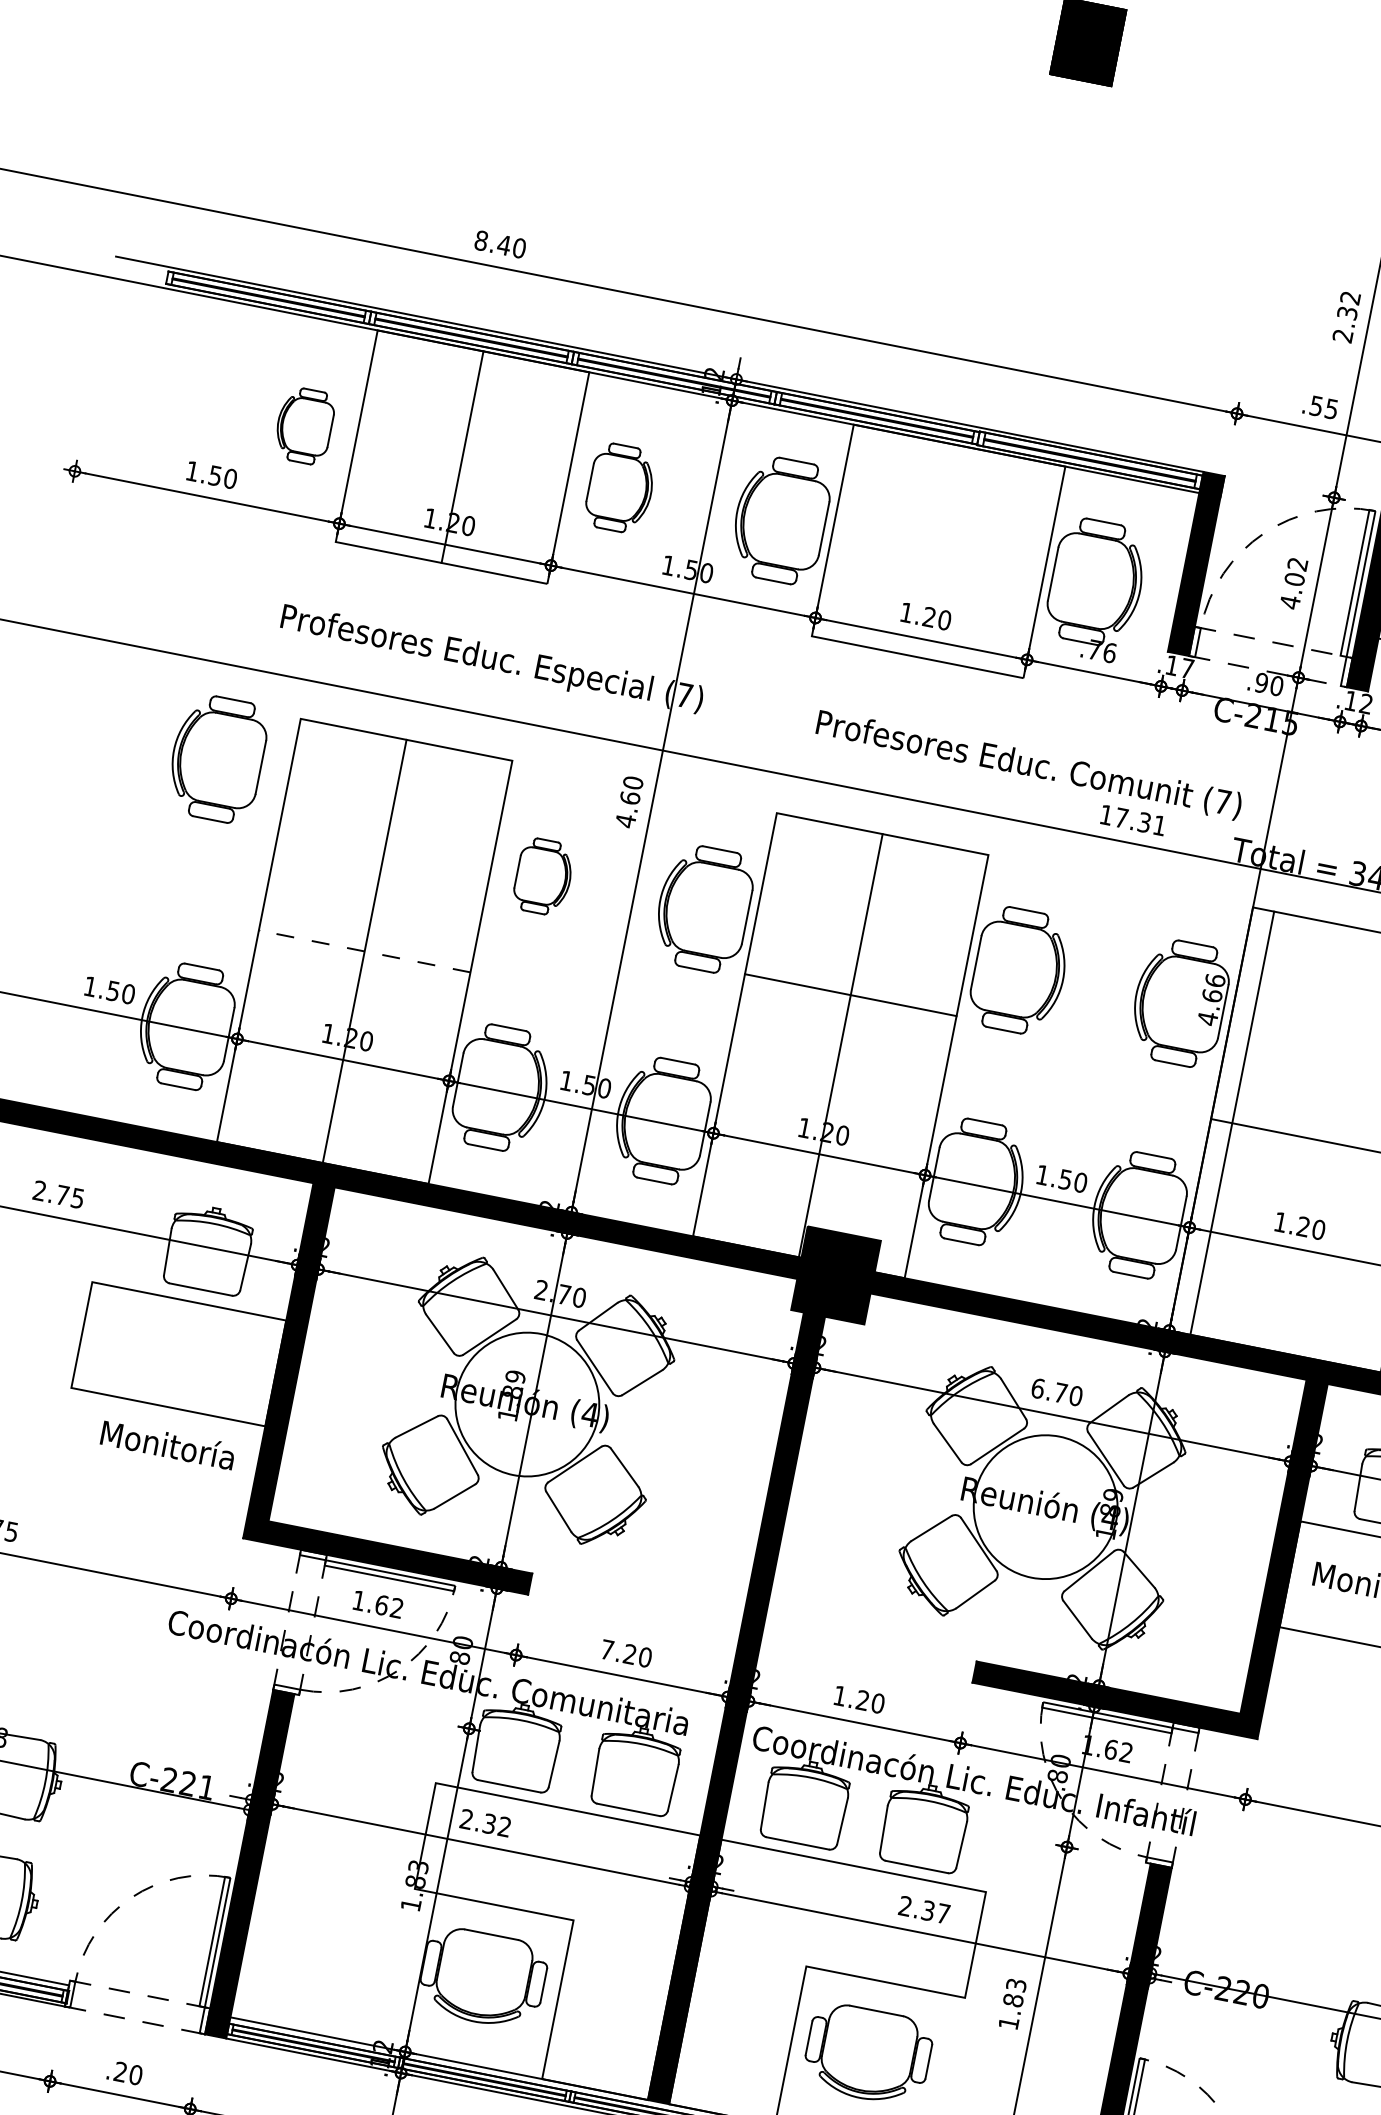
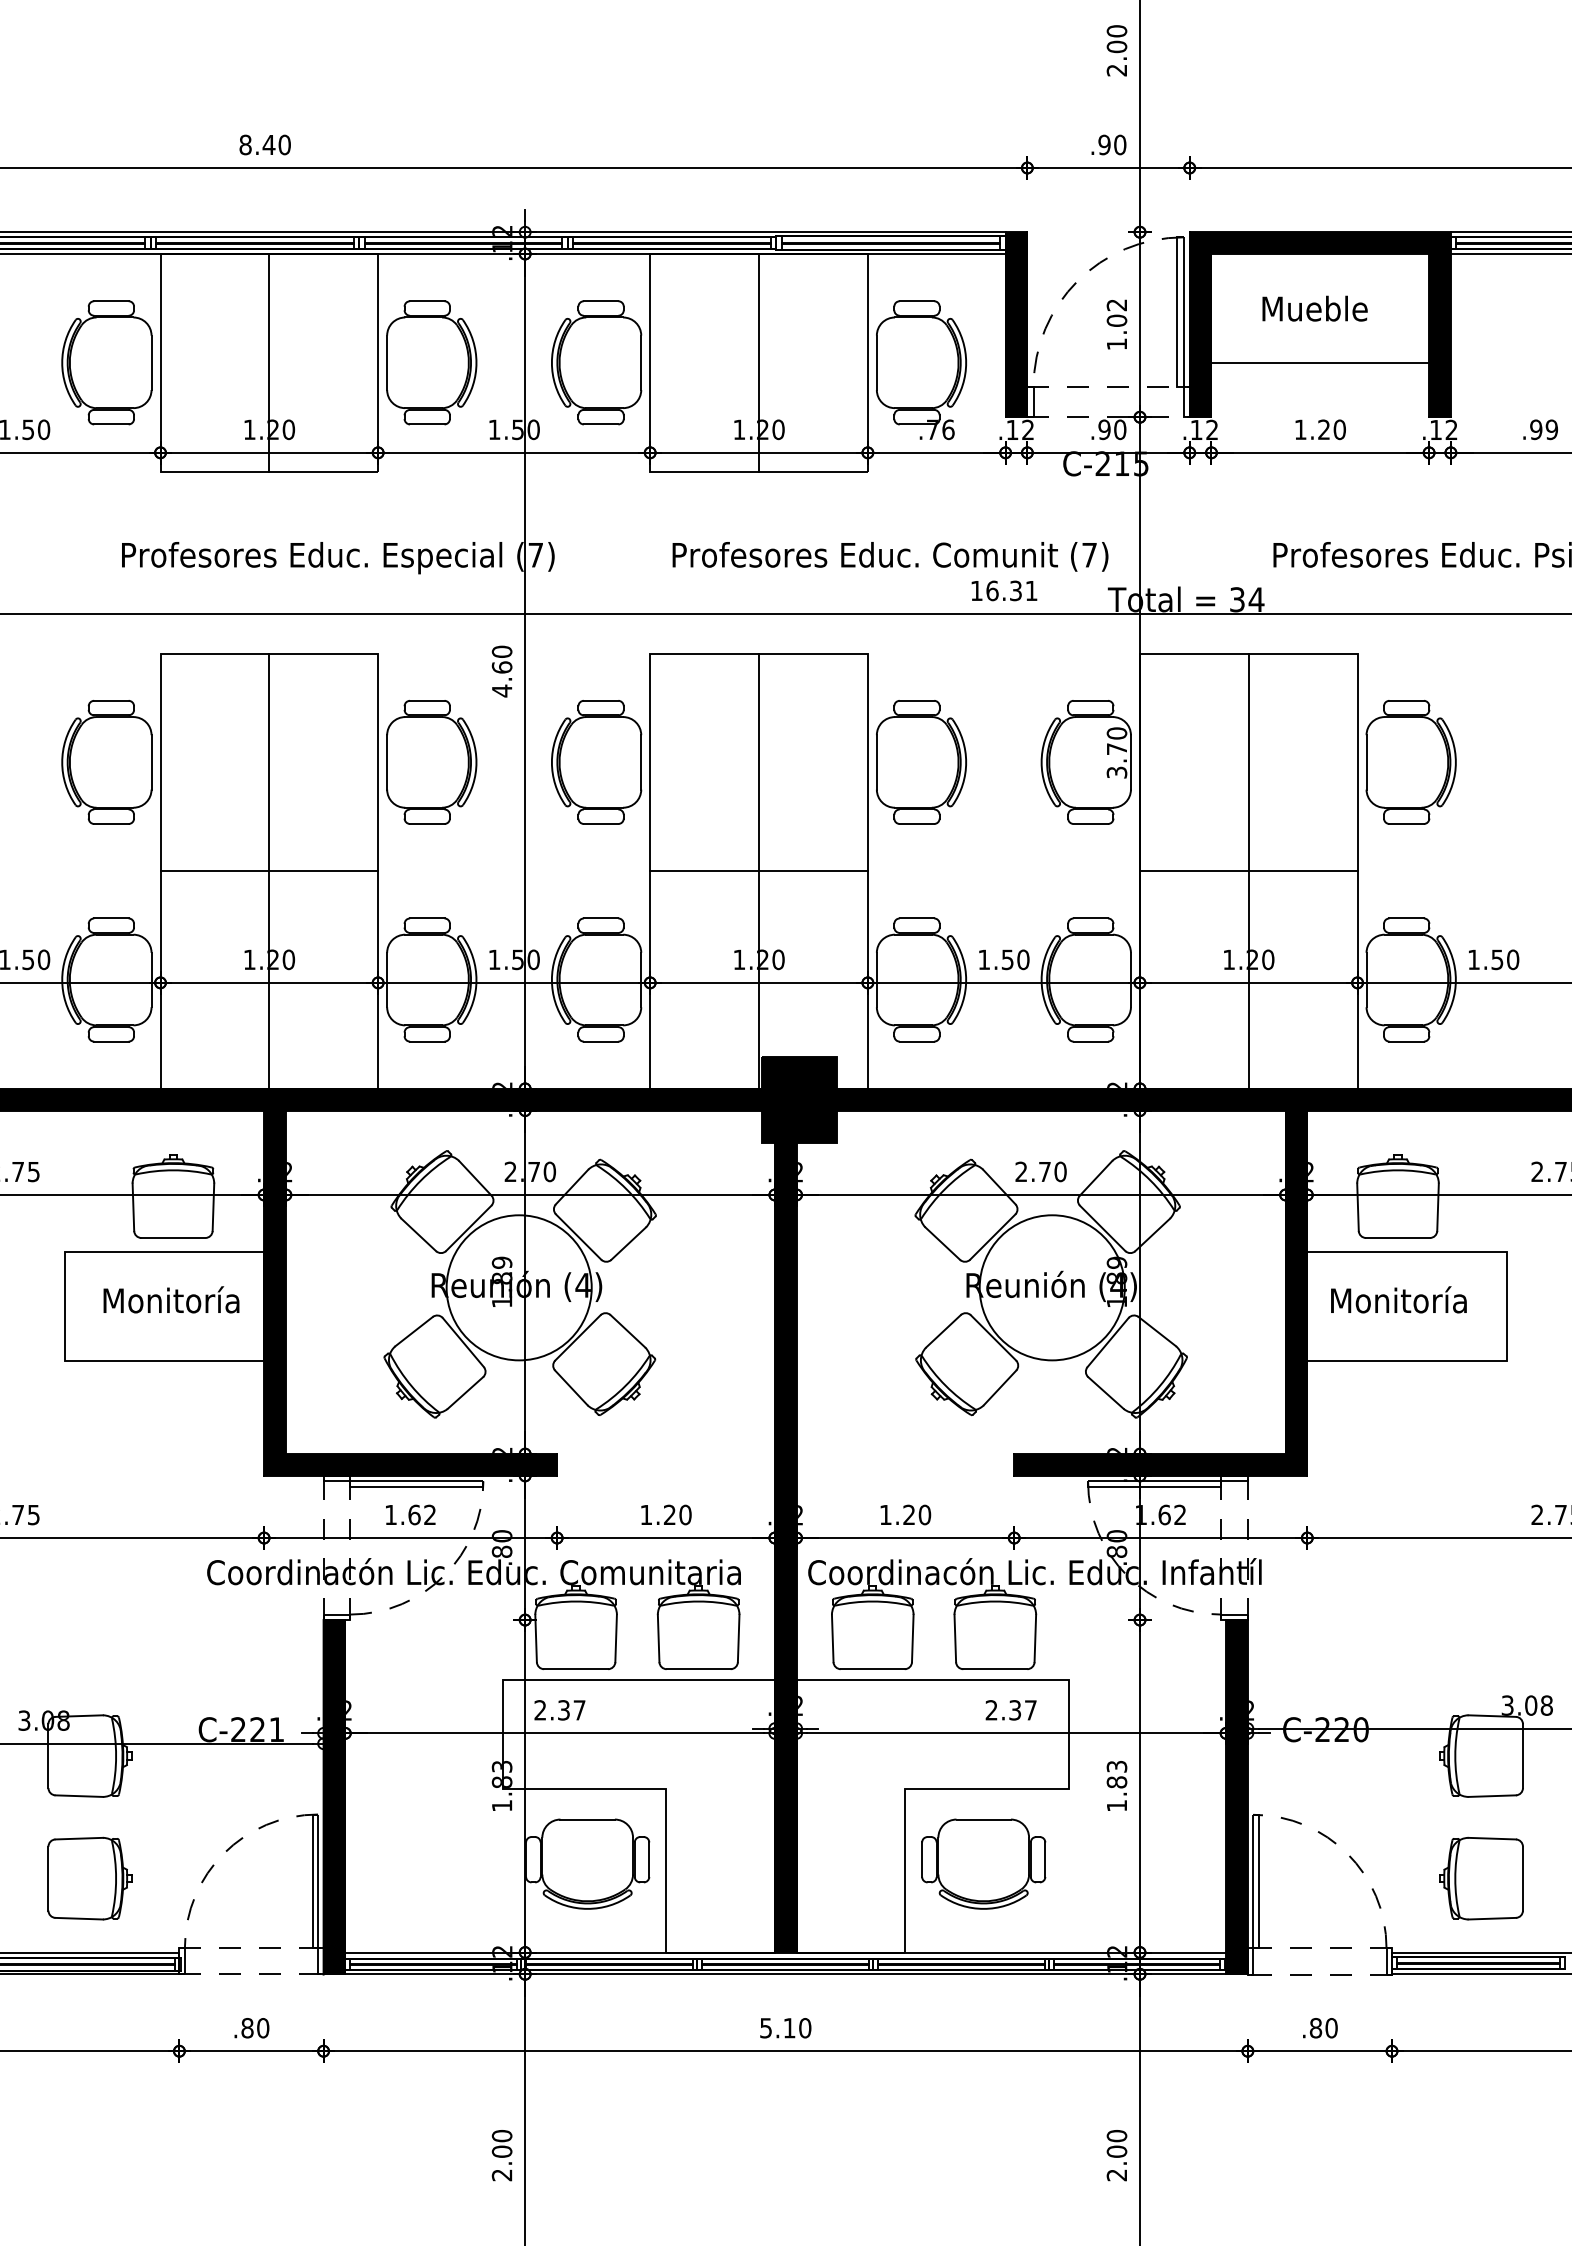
text: (1348, 305) -> (1116, 39), 2.32 -> 2.00
text: (1324, 407) -> (1112, 144), .55 -> .90
part: (304, 425) -> (106, 362), size x1.67
part: (620, 488) -> (431, 362), size x1.43
line: (939, 551) -> (759, 362), added
text: (1289, 601) -> (1116, 343), 4.02 -> 1.02
text: (1186, 667) -> (1027, 429), .17 -> .12
part: (217, 758) -> (106, 762), moved
text: (1121, 817) -> (992, 590), 17.31 -> 16.31
part: (543, 876) -> (431, 762), size x1.67
line: (364, 951) -> (269, 871), dashed -> solid
line: (850, 995) -> (758, 871), moved
text: (1210, 1000) -> (1116, 753), 4.66 -> 3.70
line: (1232, 1122) -> (1248, 870), moved
text: (1038, 1388) -> (1021, 1171), 6.70 -> 2.70
text: (168, 1444) -> (171, 1299), moved
text: (607, 1649) -> (646, 1514), 7.20 -> 1.20
text: (504, 1827) -> (579, 1710), 2.32 -> 2.37
text: (120, 2072) -> (247, 2028), .20 -> .80

